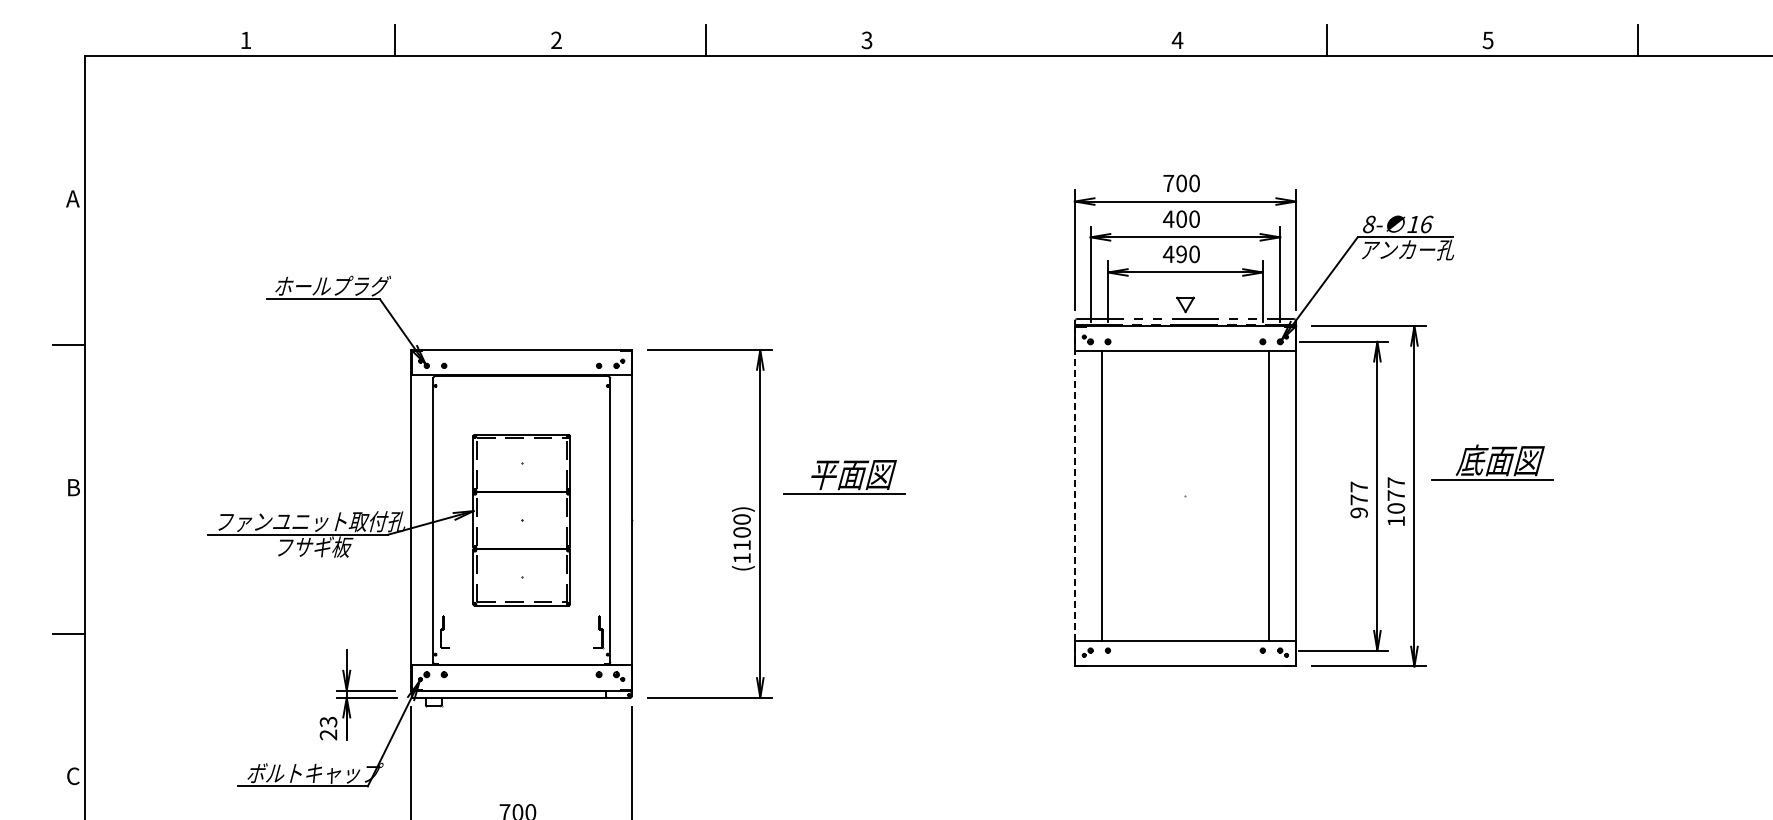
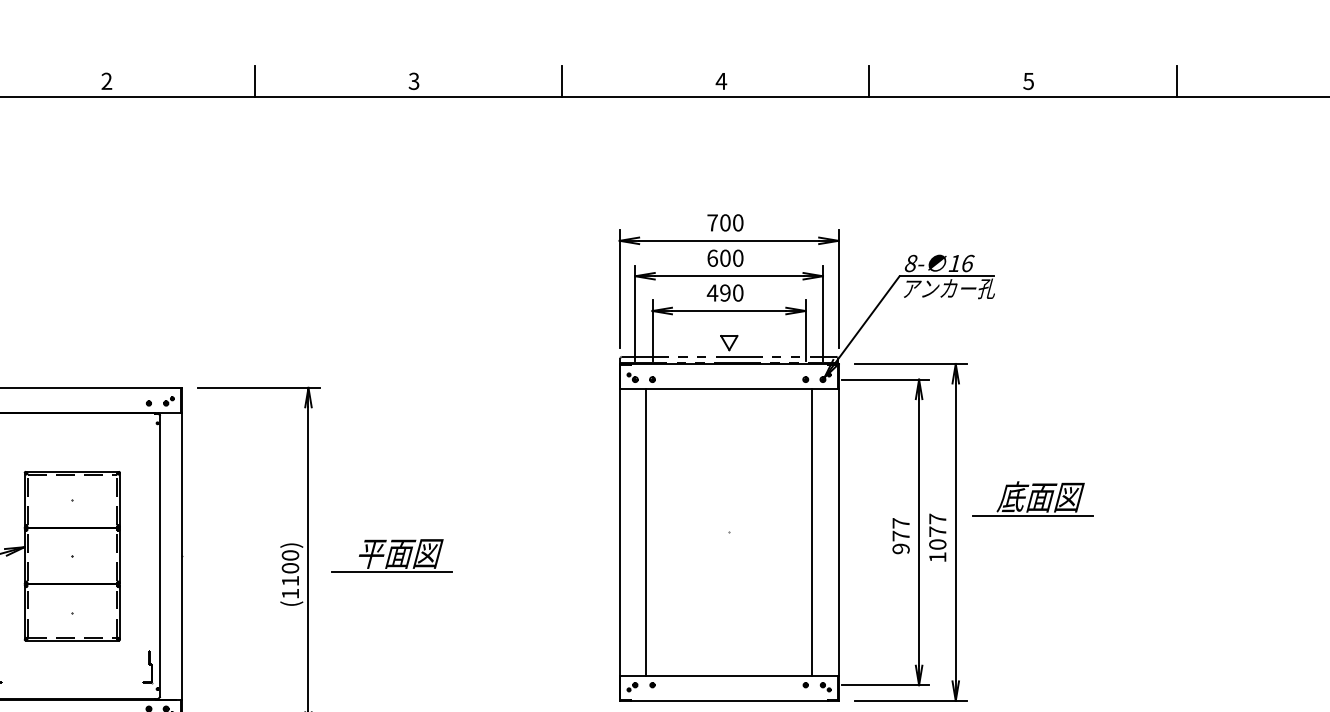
line: (1016, 40) -> (561, 81), added
text: (1168, 218) -> (712, 257), 400 -> 600
part: (844, 477) -> (391, 556), moved
line: (1074, 496) -> (619, 532), dashed -> solid

